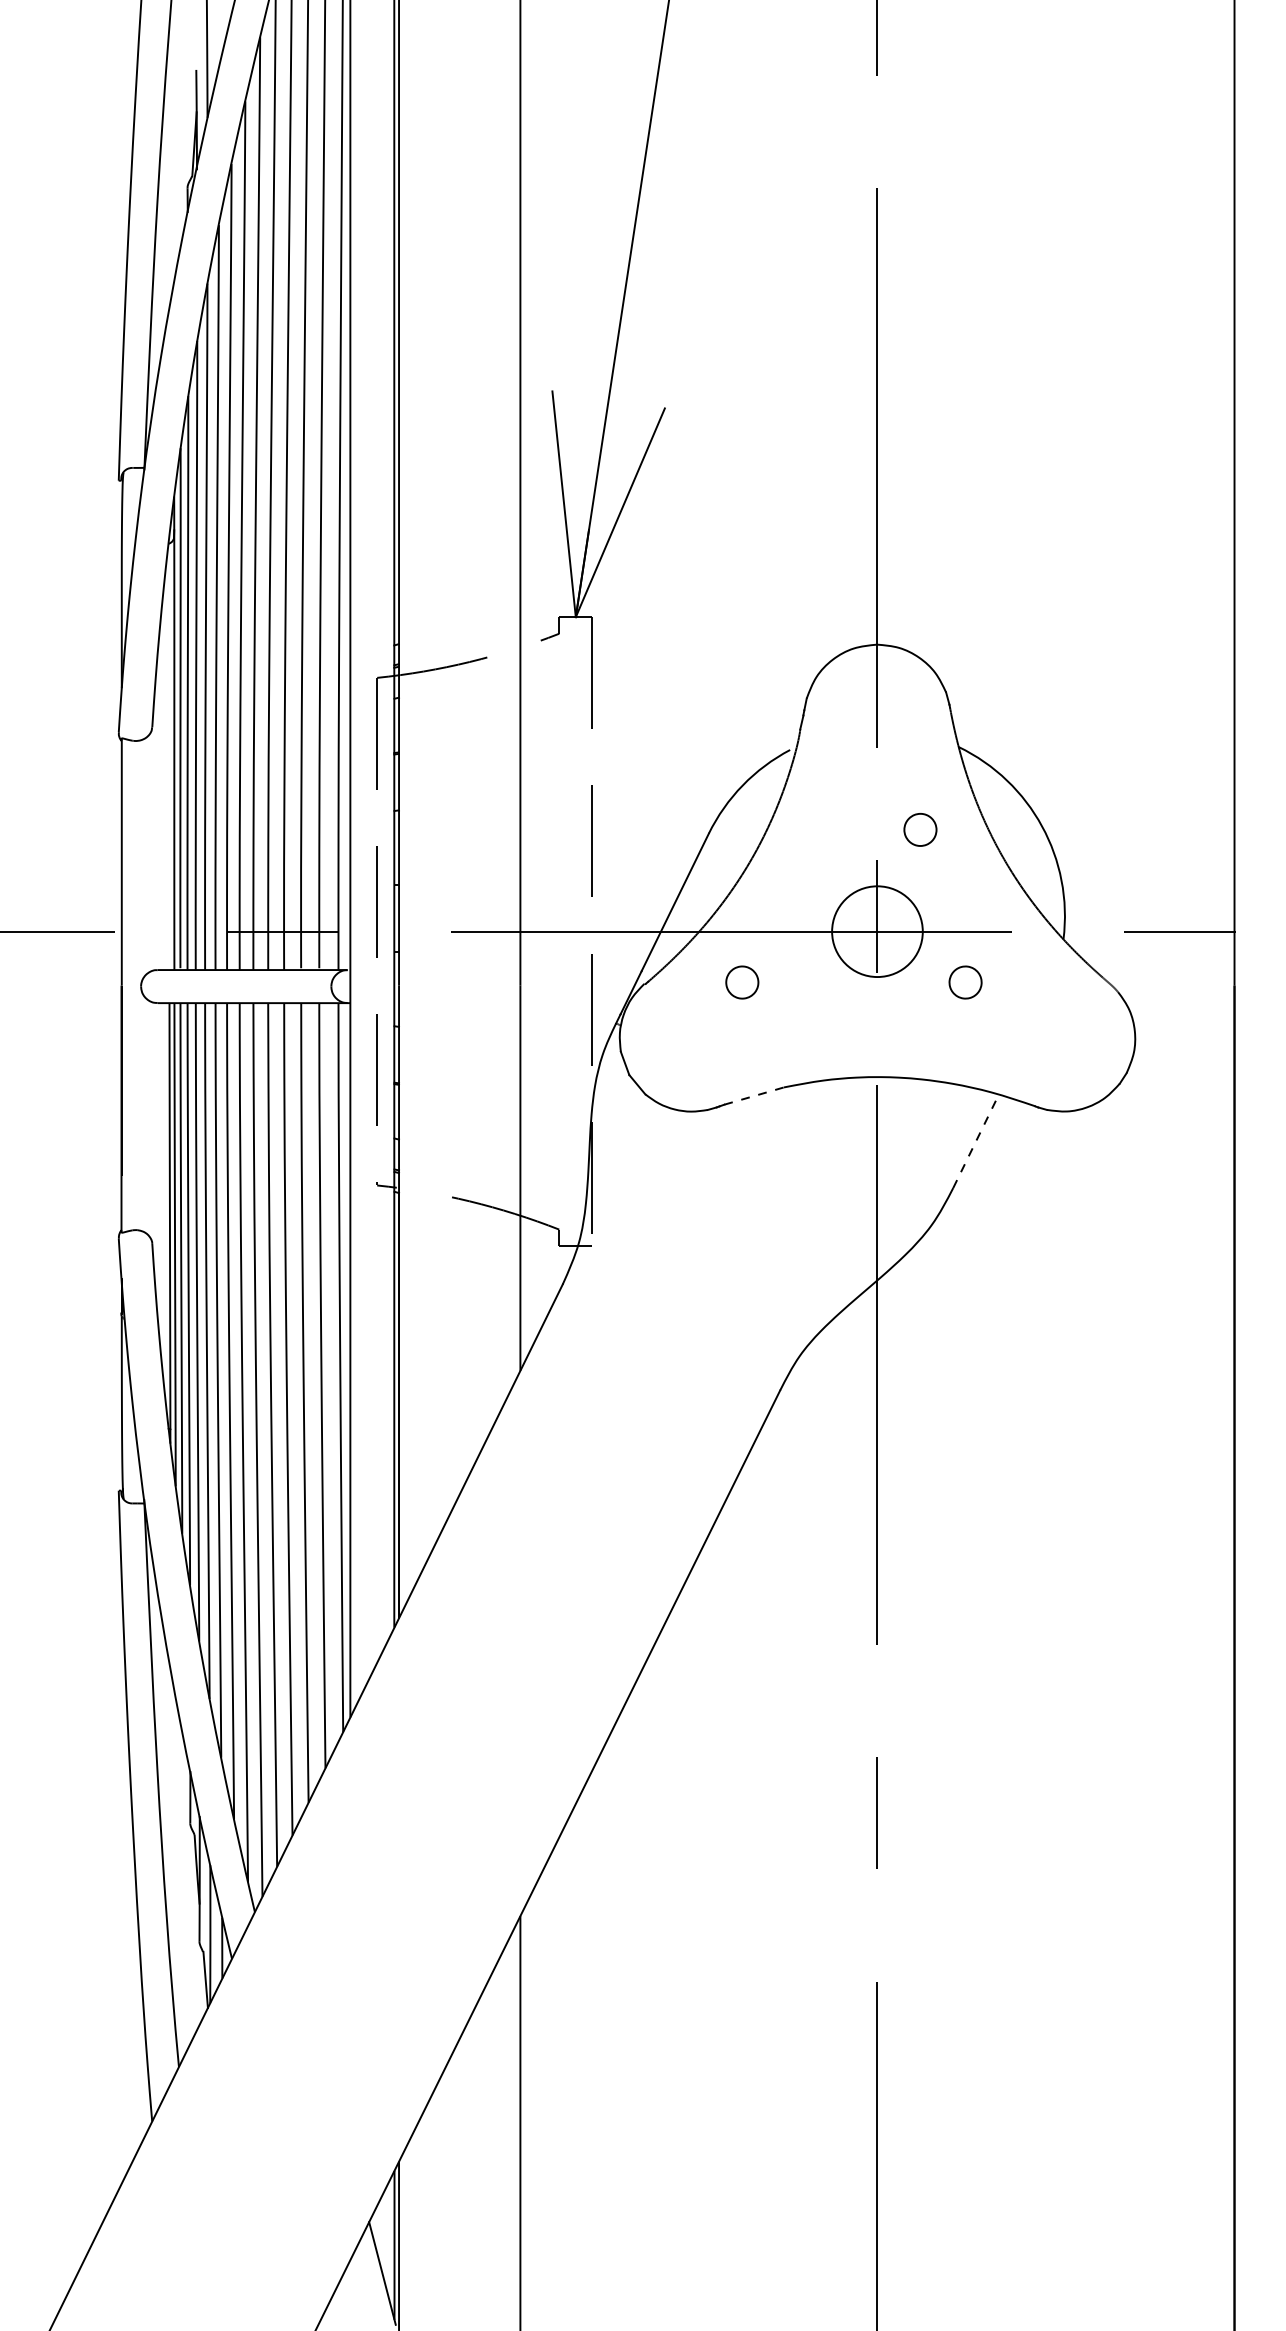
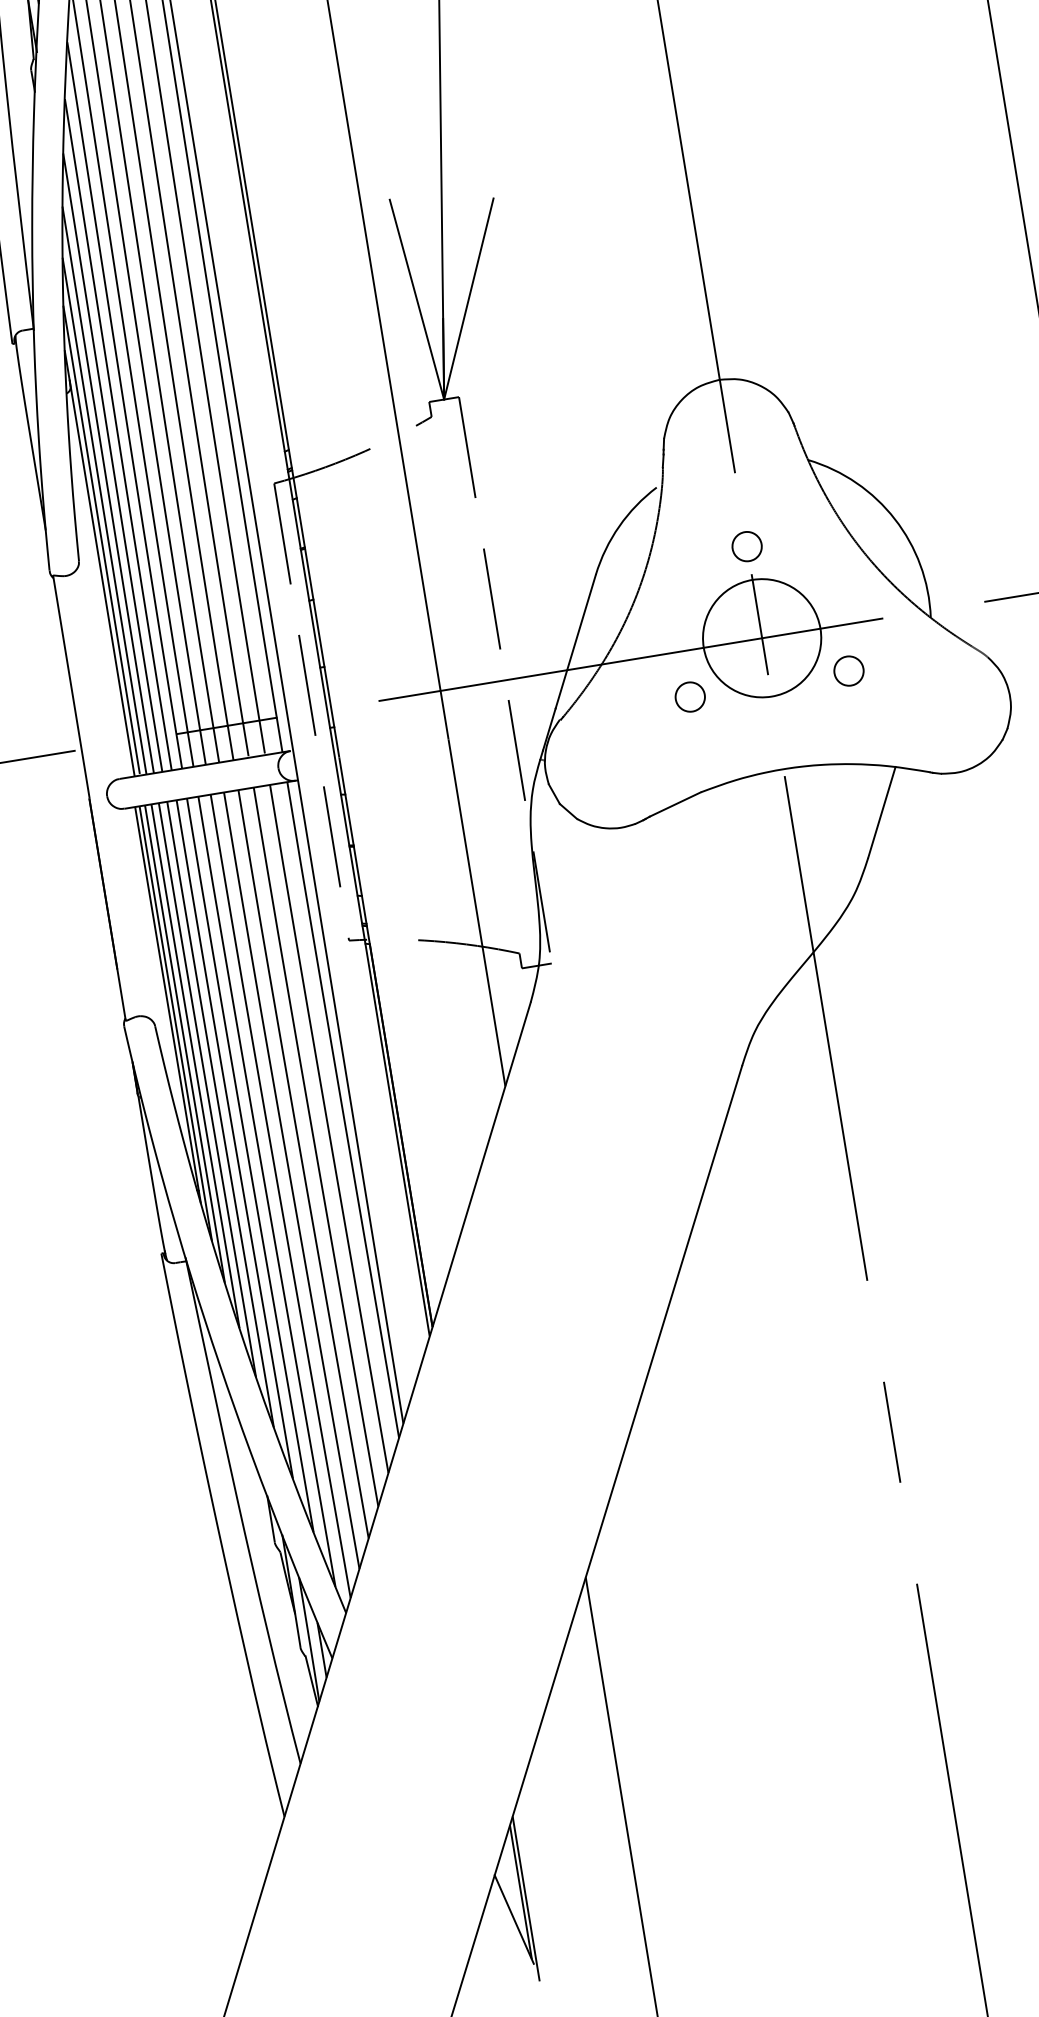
part: (920, 829) -> (747, 546), moved
circle: (877, 931) -> (762, 638), size x1.43
part: (742, 982) -> (690, 697), moved
line: (754, 1095) -> (675, 803), dashed -> solid
line: (976, 1140) -> (882, 811), dashed -> solid

